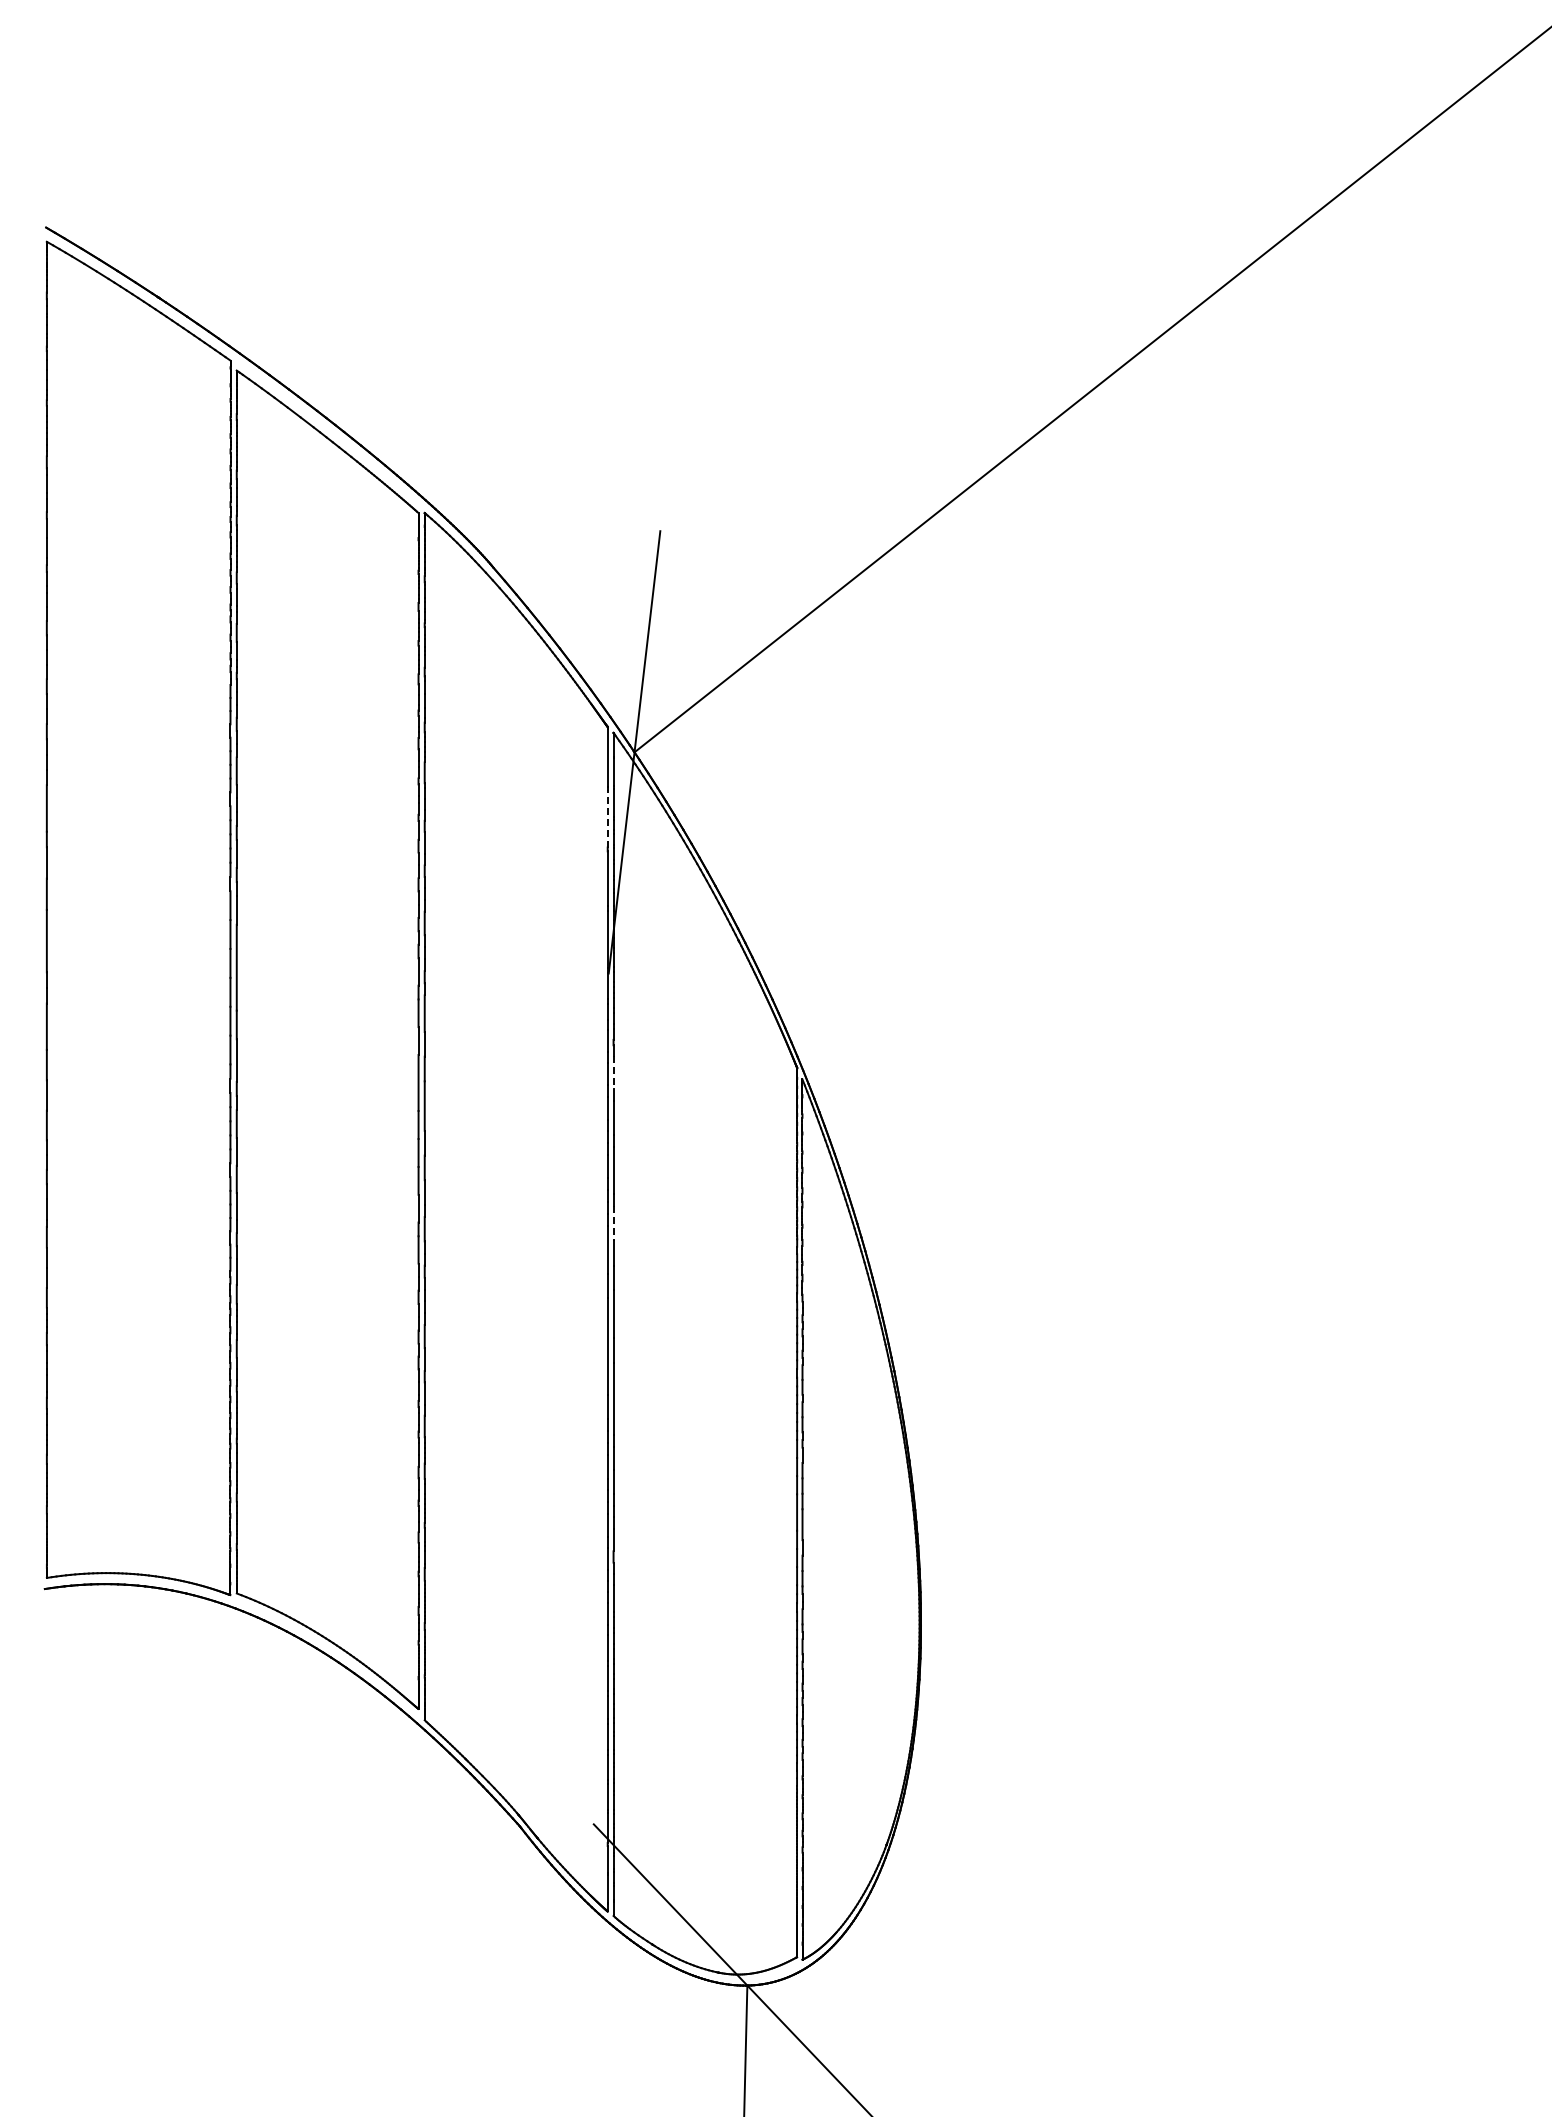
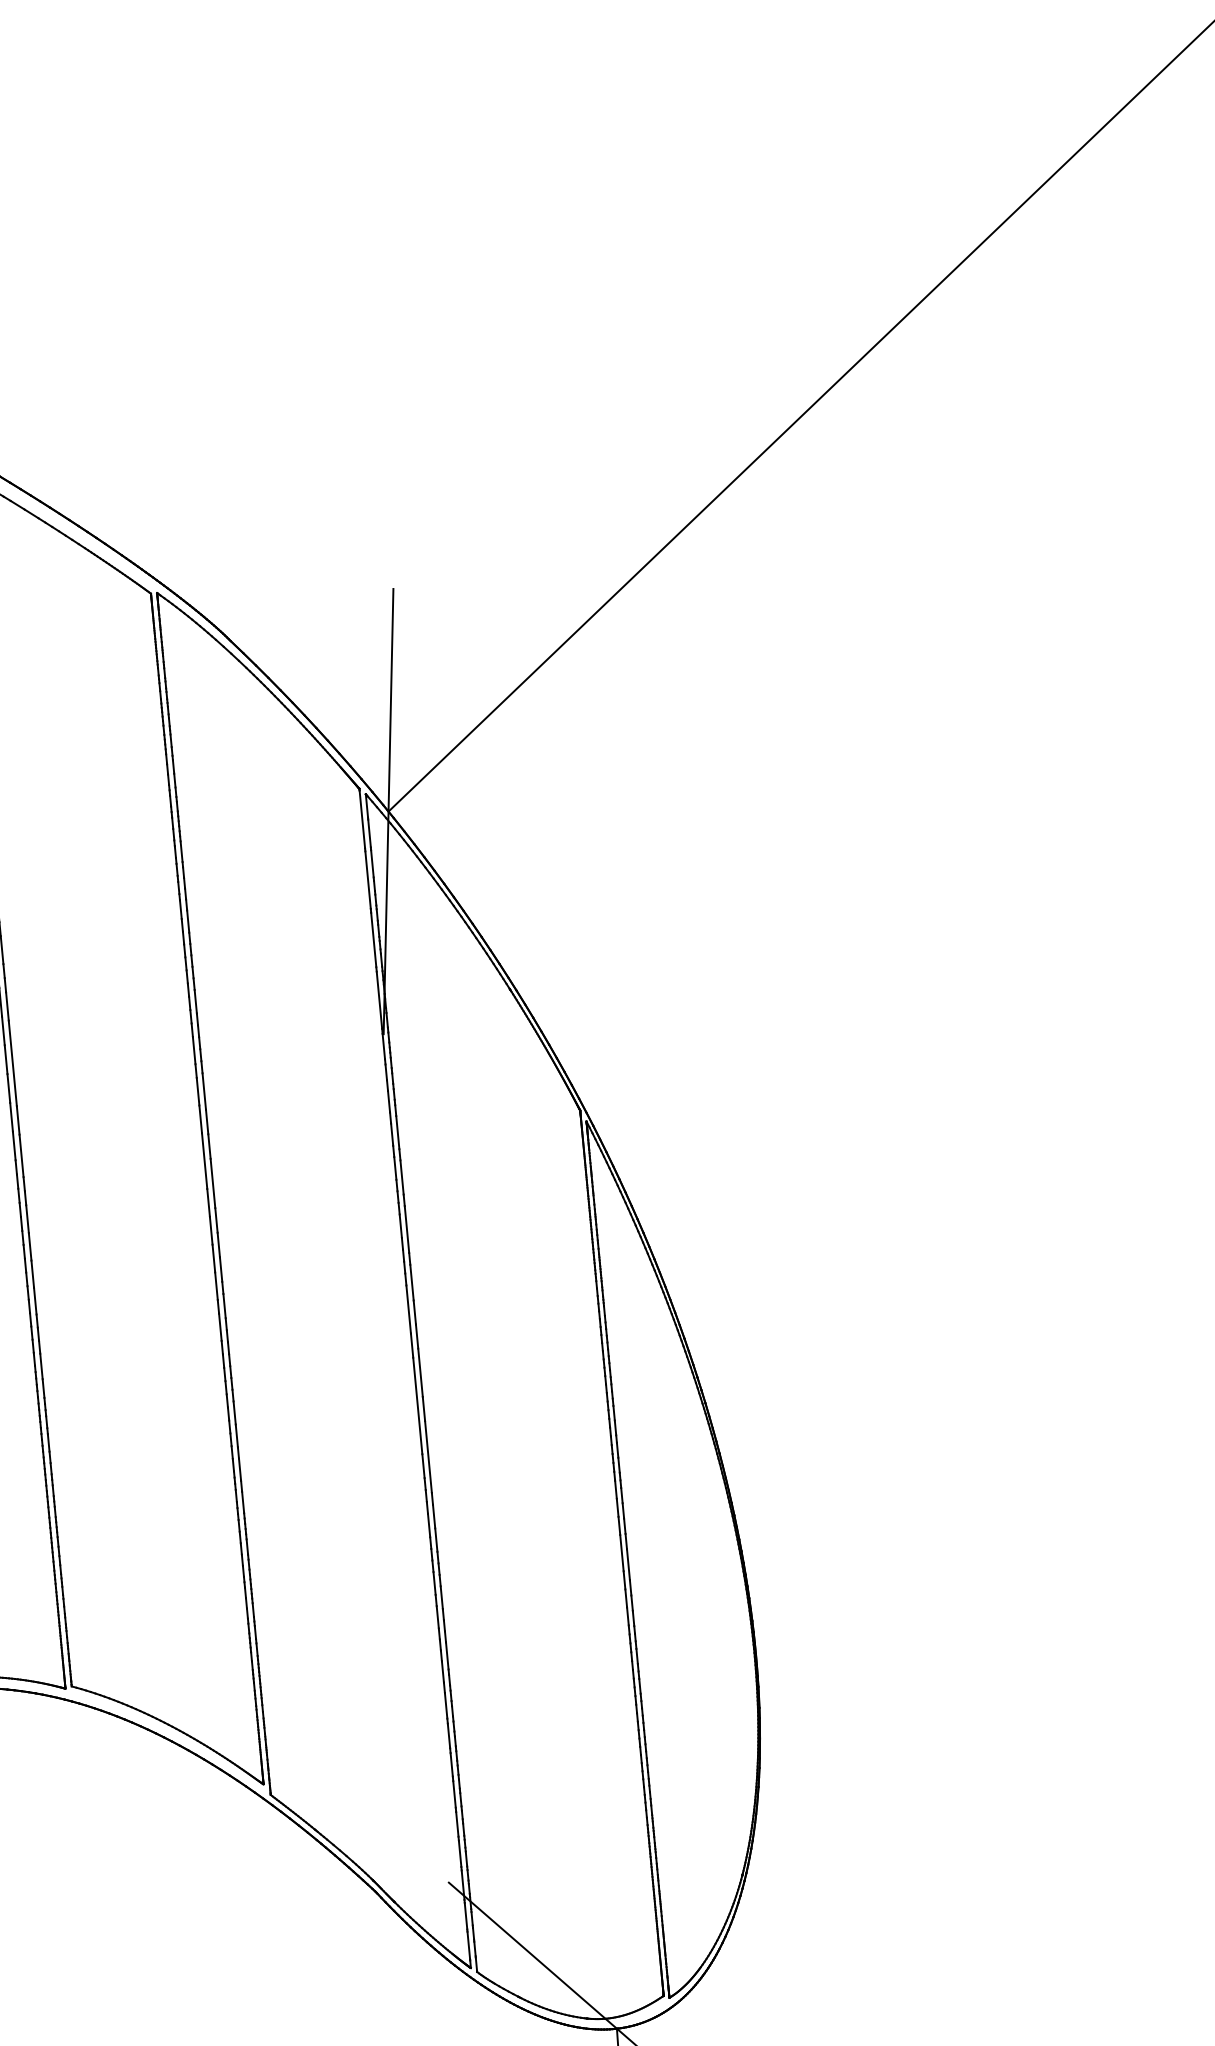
line: (607, 818) -> (367, 879), dashed -> solid
line: (613, 1072) -> (397, 1132), dashed -> solid
line: (613, 1223) -> (411, 1282), dashed -> solid

